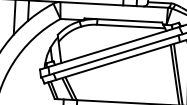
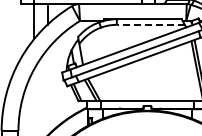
line: (130, 26) -> (150, 24), solid -> dashed

